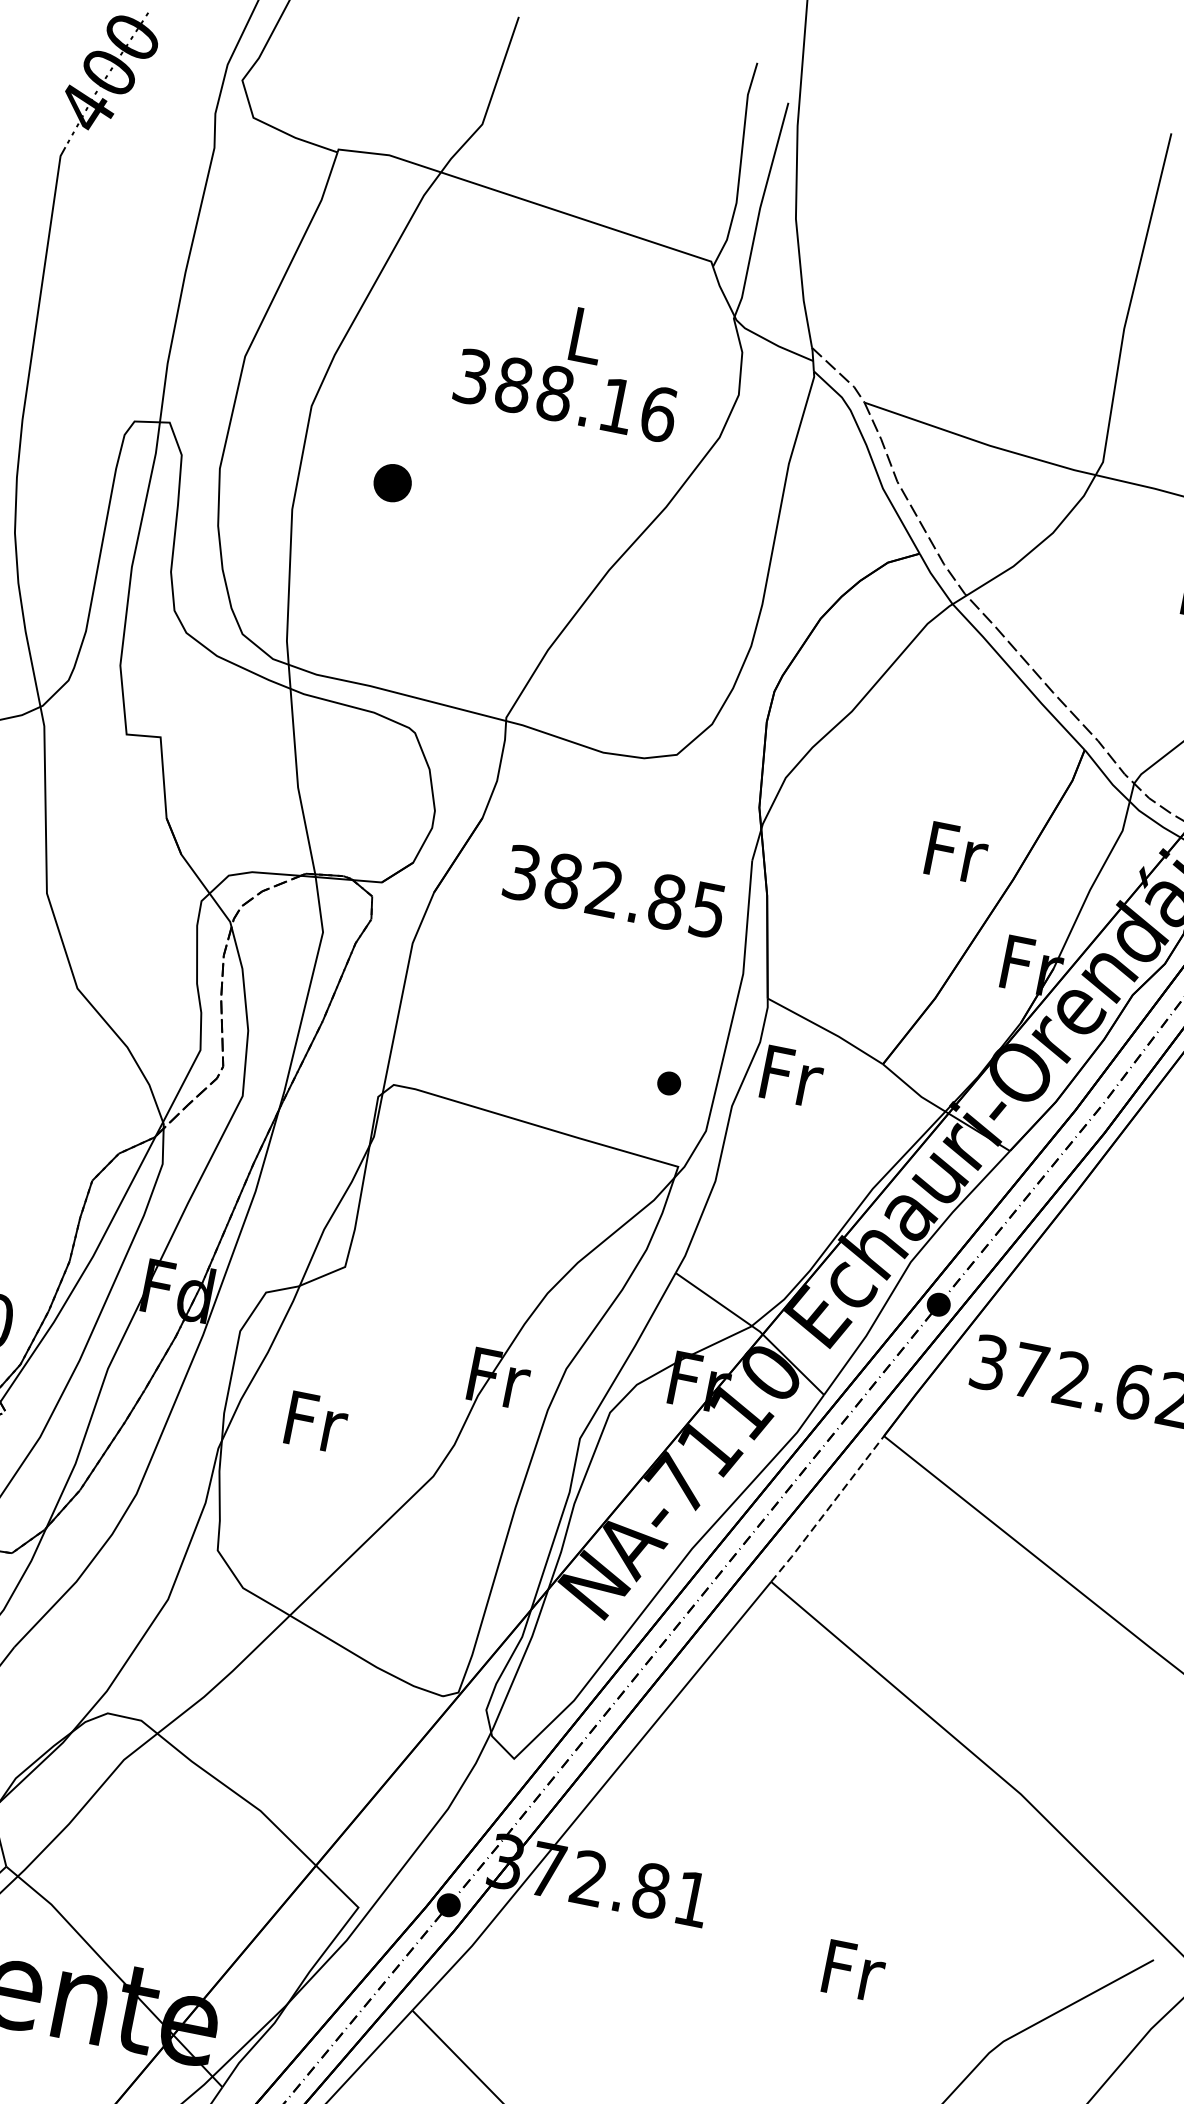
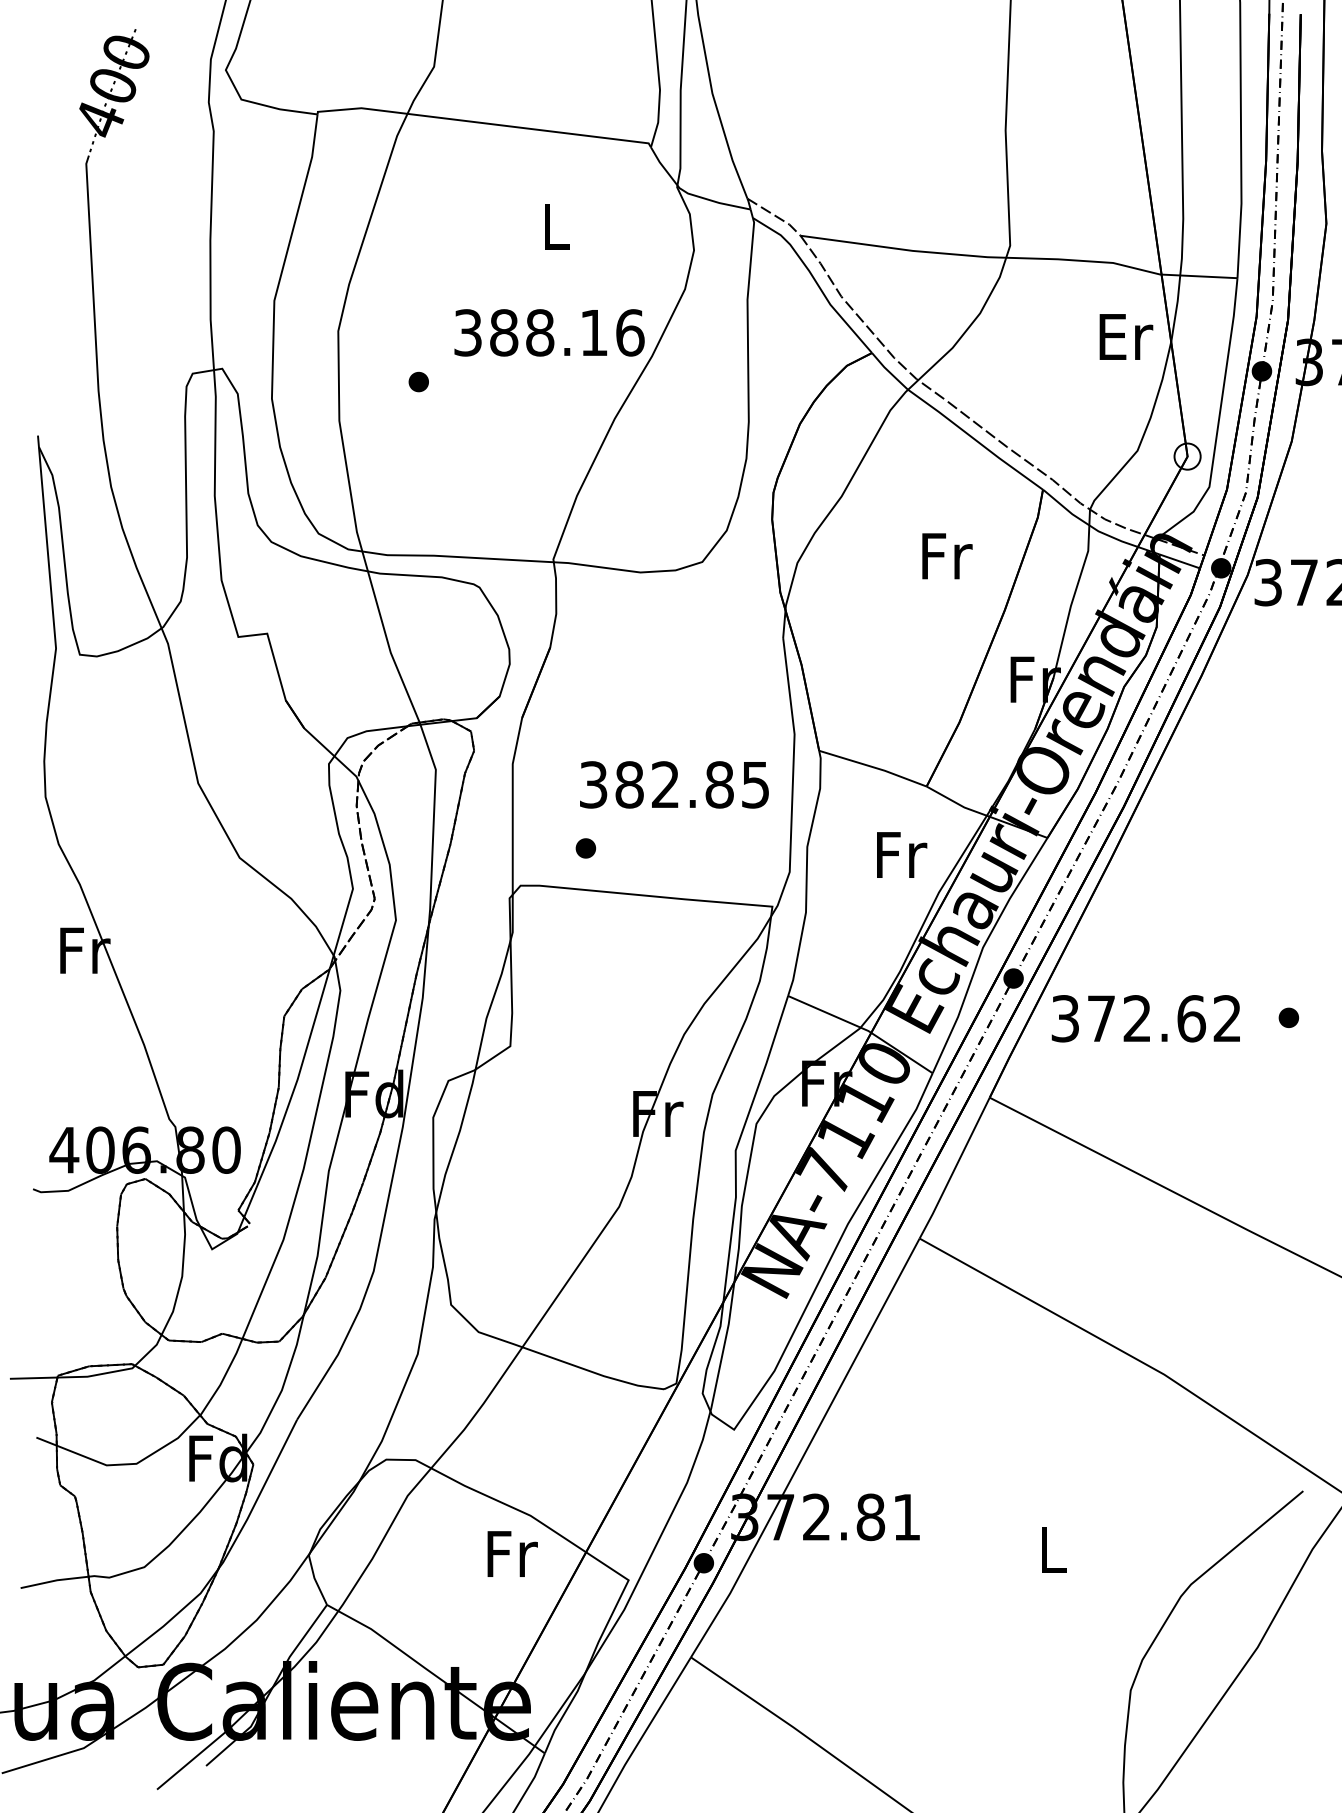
text: (566, 395) -> (549, 332), moved
part: (392, 482) -> (418, 381), size x0.62
text: (957, 853) -> (947, 556), moved
text: (615, 891) -> (674, 784), moved
text: (793, 1076) -> (902, 854), moved
part: (668, 1083) -> (585, 848), moved
text: (316, 1421) -> (512, 1553), moved
line: (828, 1509) -> (955, 1168), dashed -> solid
text: (854, 1971) -> (1054, 1550), Fr -> L

